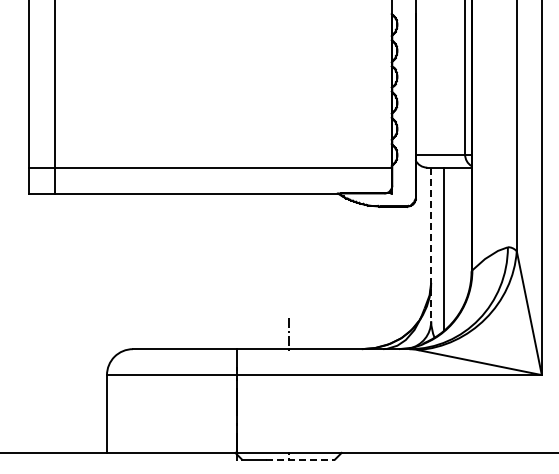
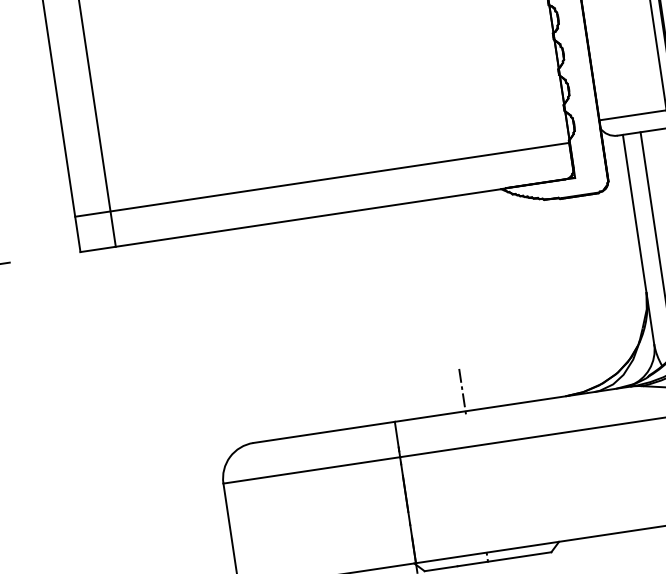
line: (431, 244) -> (639, 239), dashed -> solid
line: (301, 459) -> (505, 558), dashed -> solid

